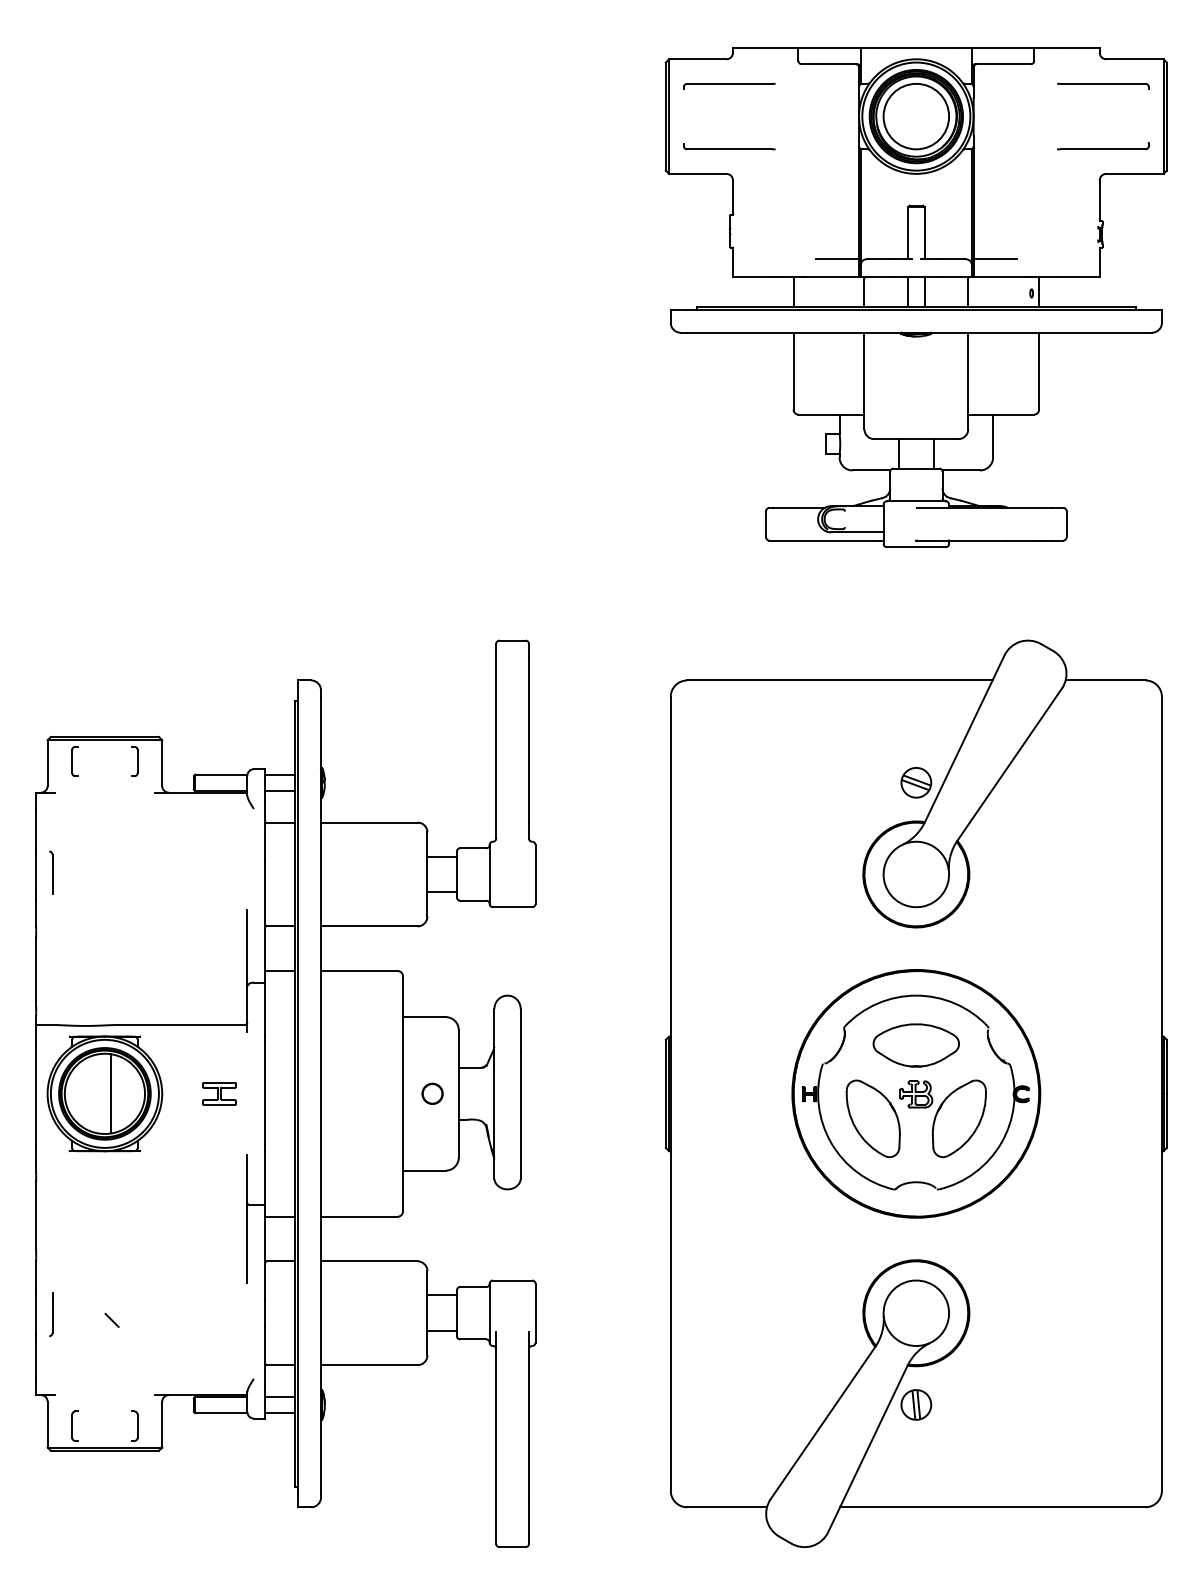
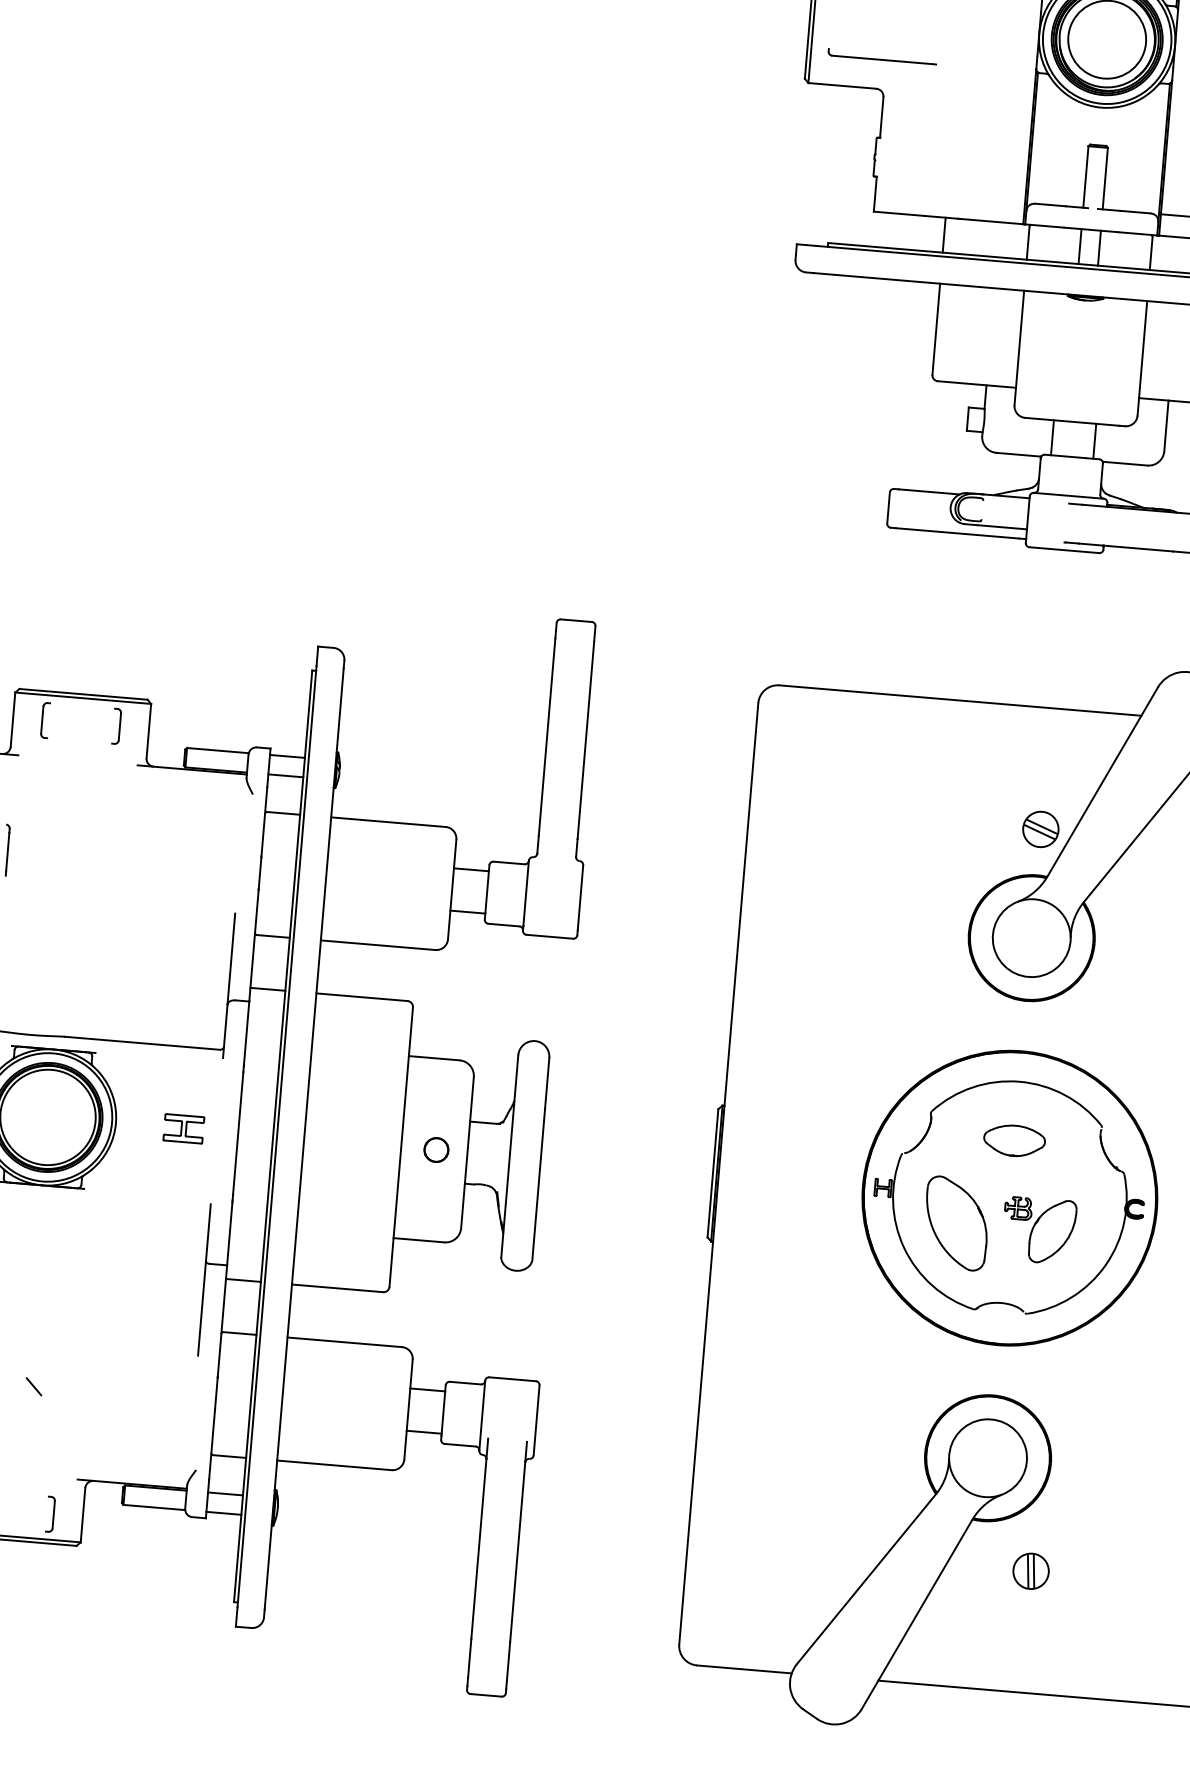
line: (837, 259) -> (999, 201), removed
part: (915, 1045) -> (1013, 1140), size x0.6
line: (111, 1093) -> (55, 1117), removed
part: (942, 1118) -> (1038, 1230), size x0.7
part: (916, 1404) -> (1031, 1570), moved

